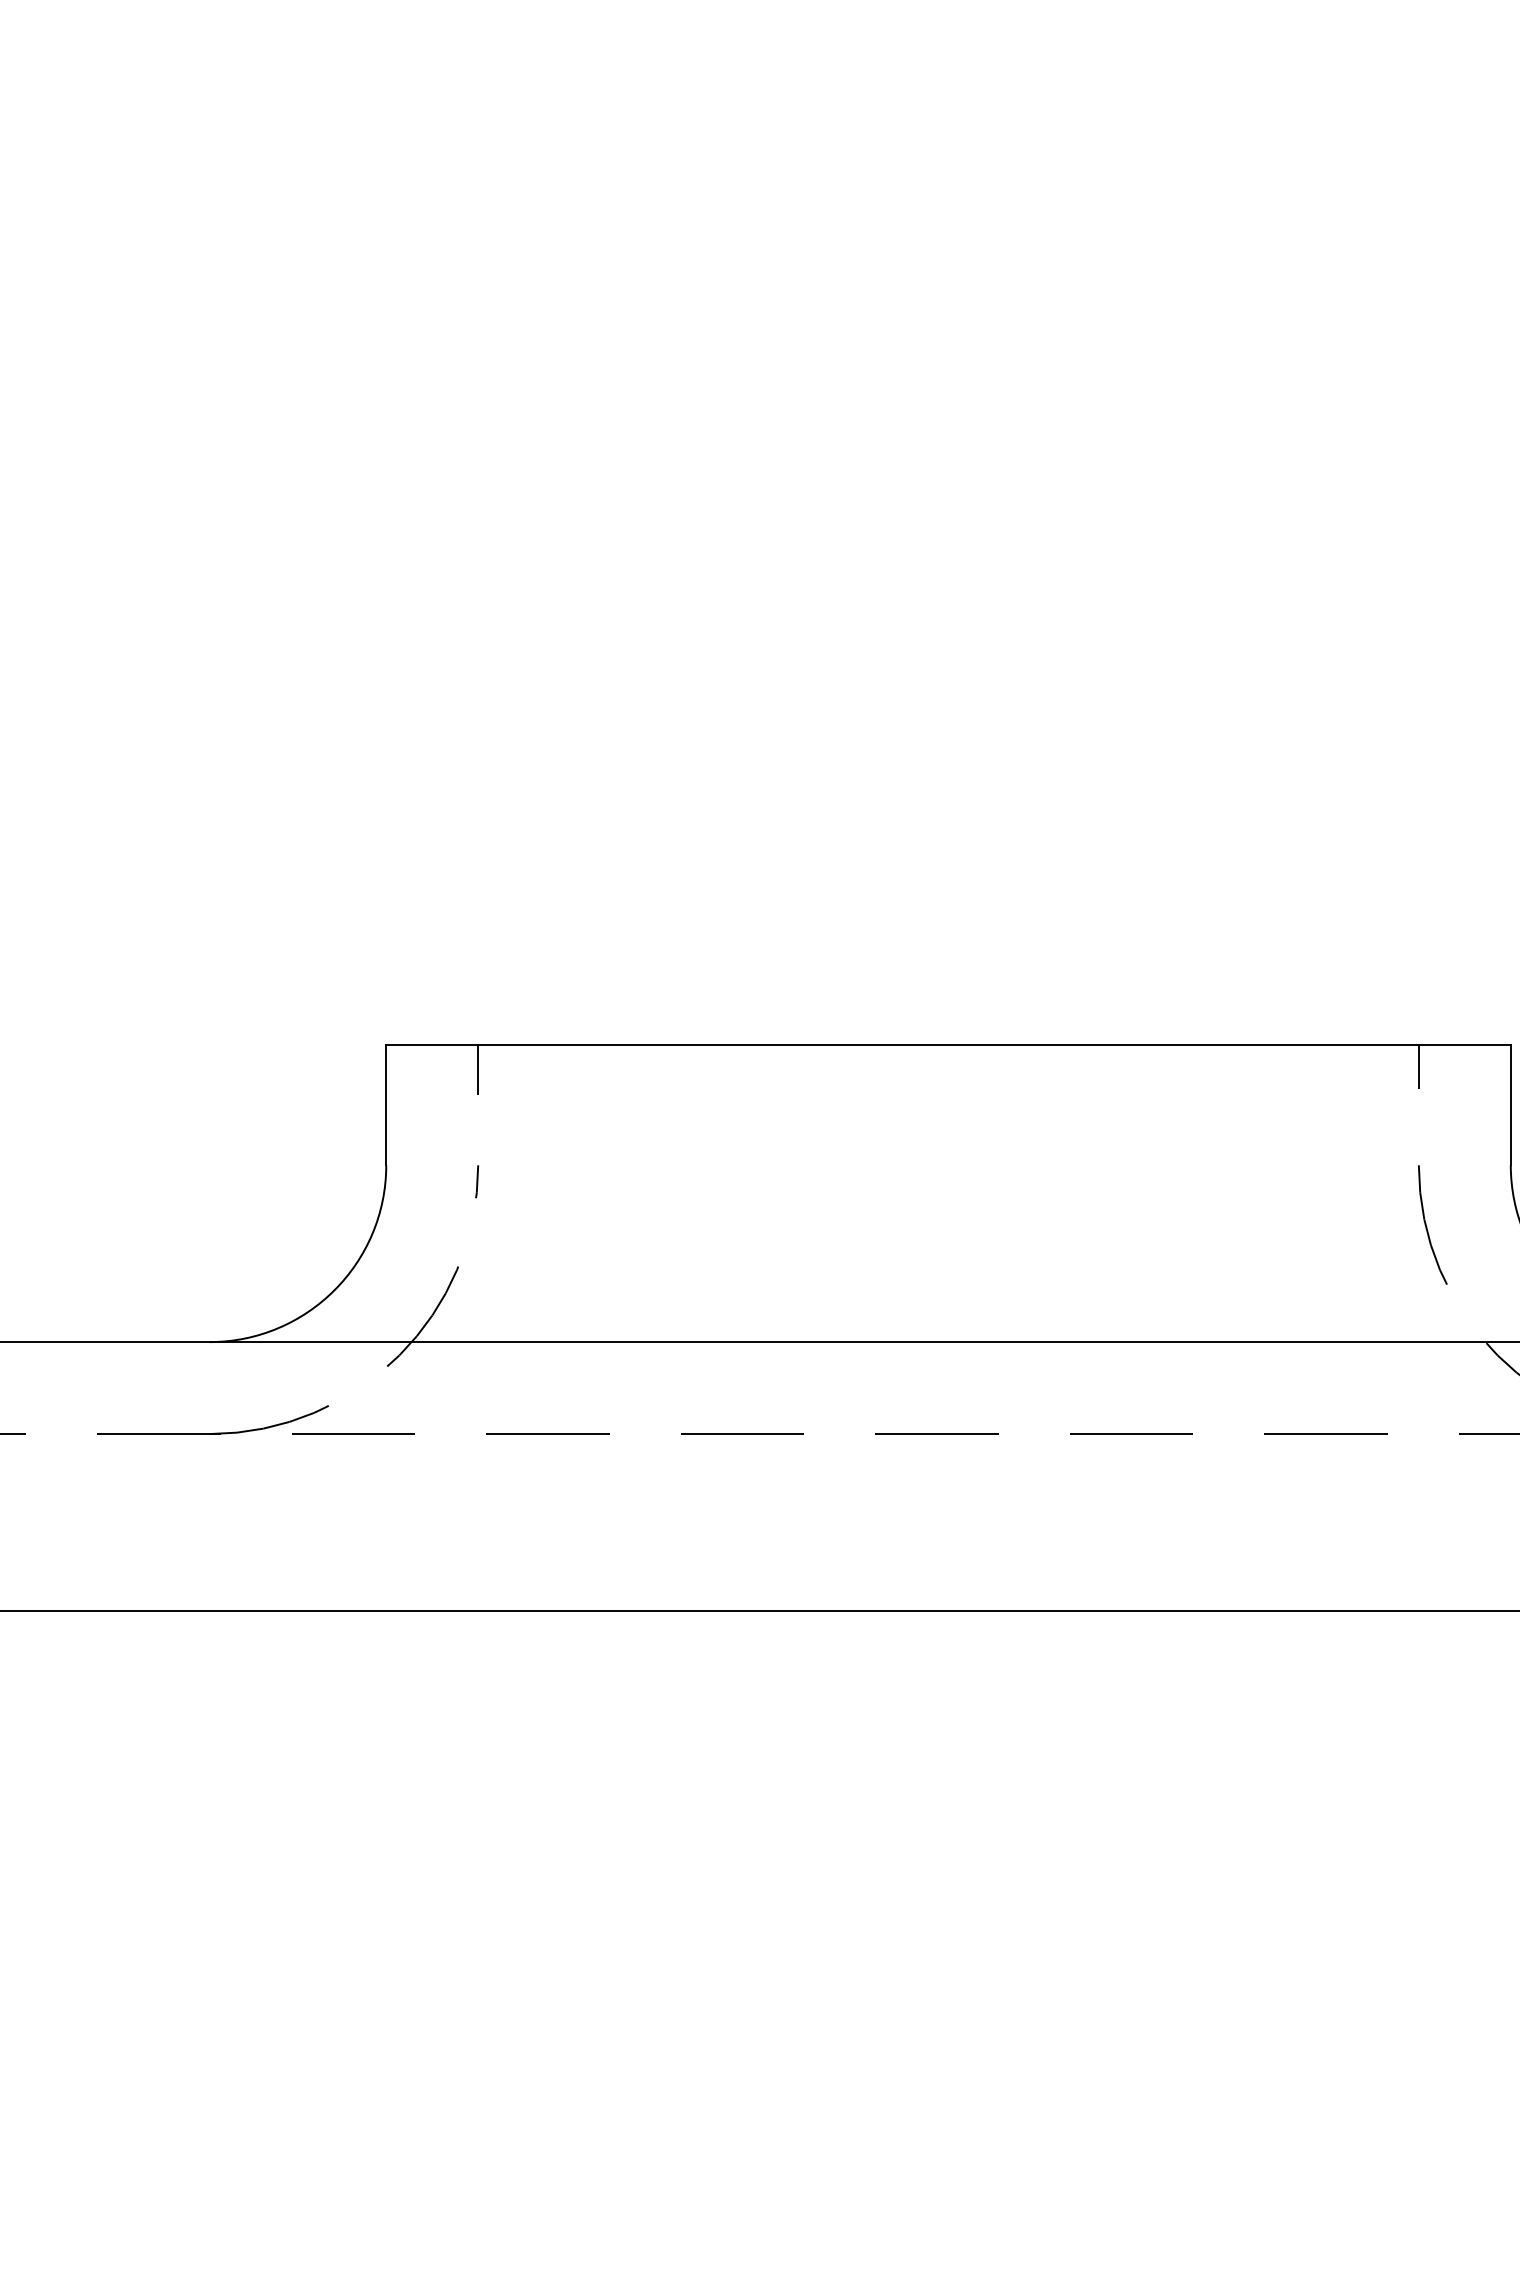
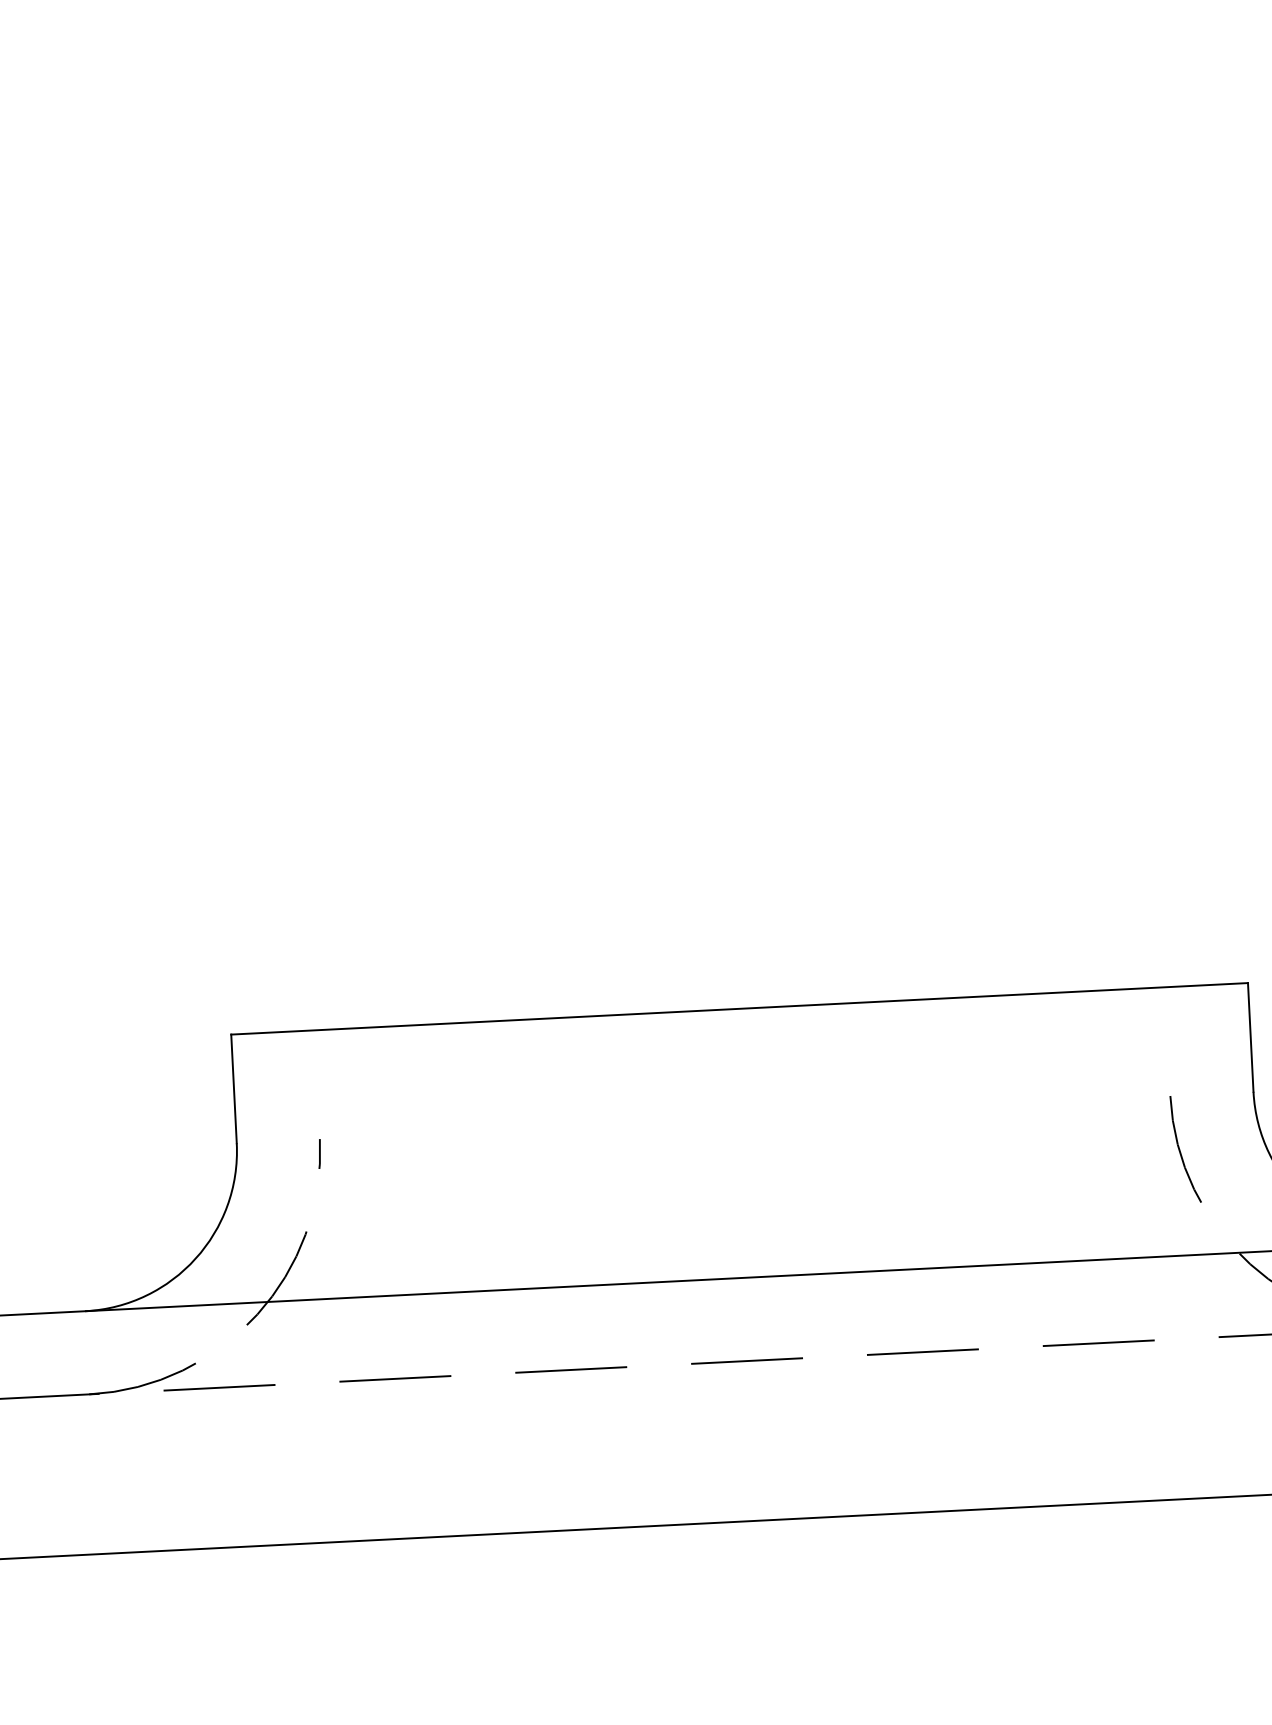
line: (1418, 1067) -> (1165, 1007), removed
line: (478, 1070) -> (315, 1053), removed

